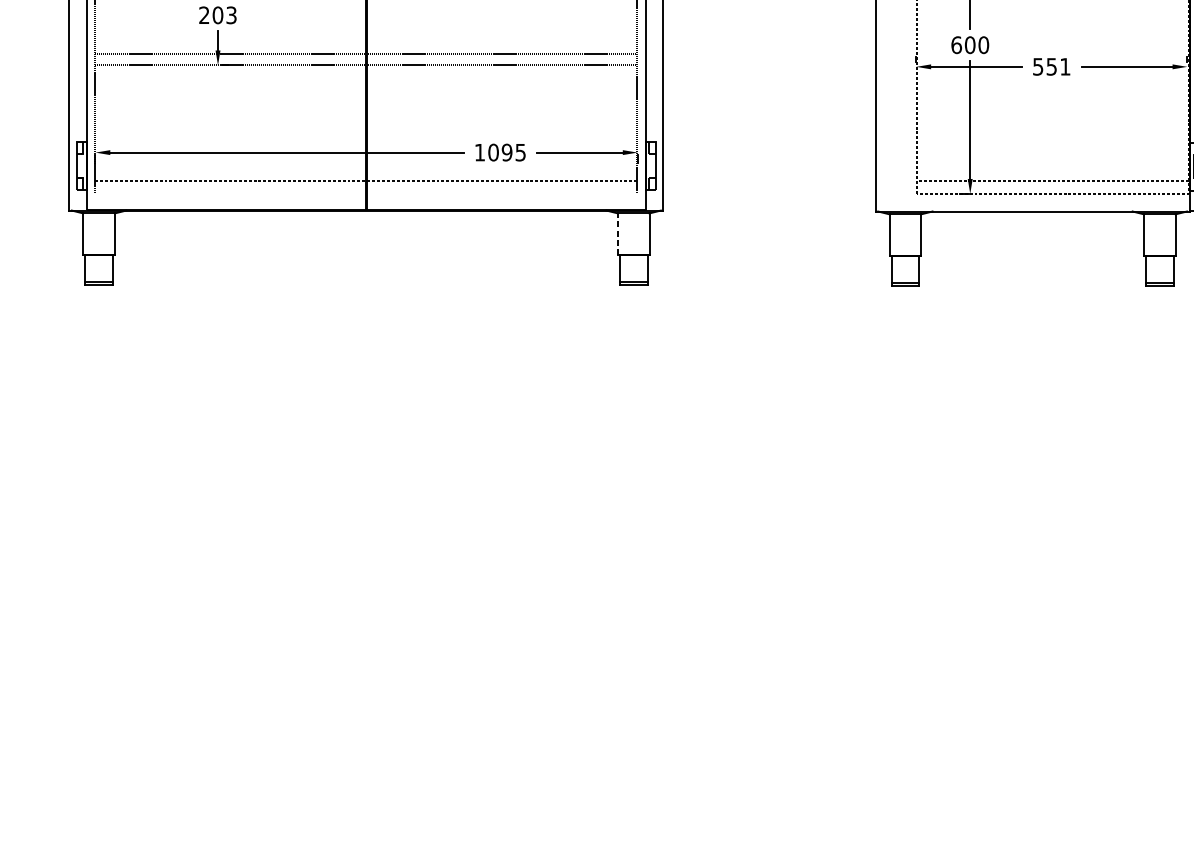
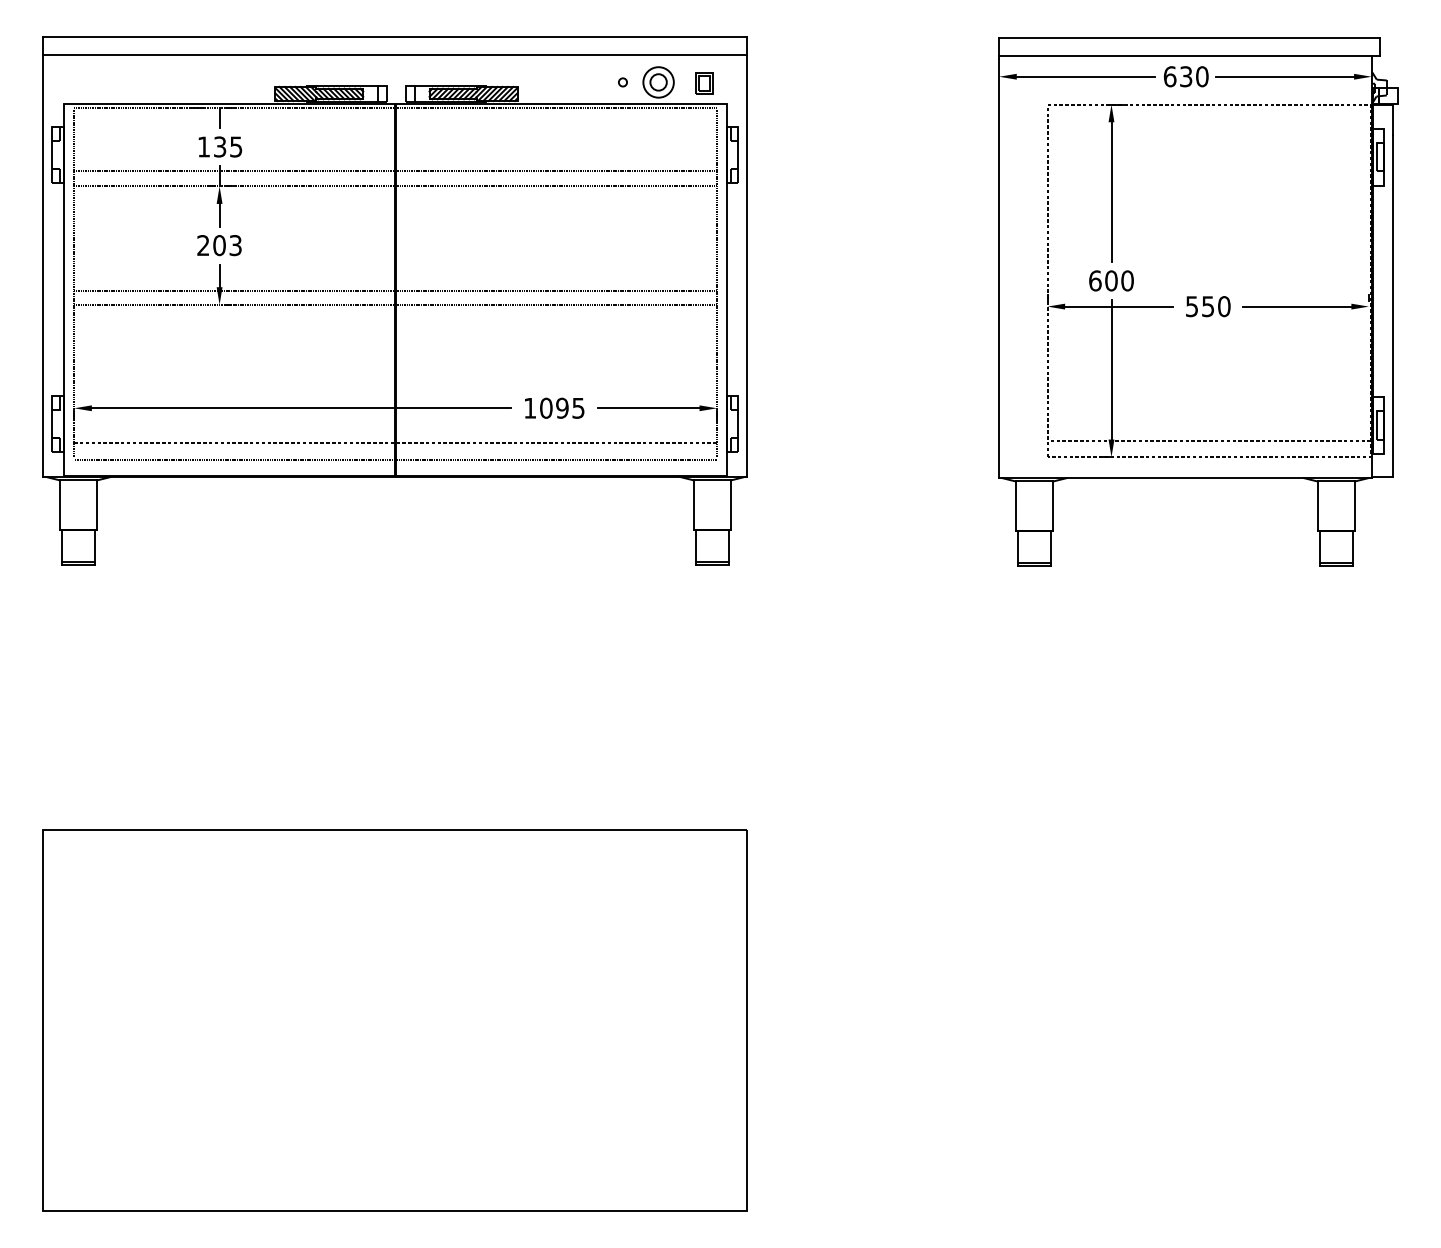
text: (1065, 66) -> (1224, 306), 551 -> 550
line: (365, 195) -> (394, 459), added
line: (617, 234) -> (693, 505), dashed -> solid
part: (365, 668) -> (394, 1020), added

